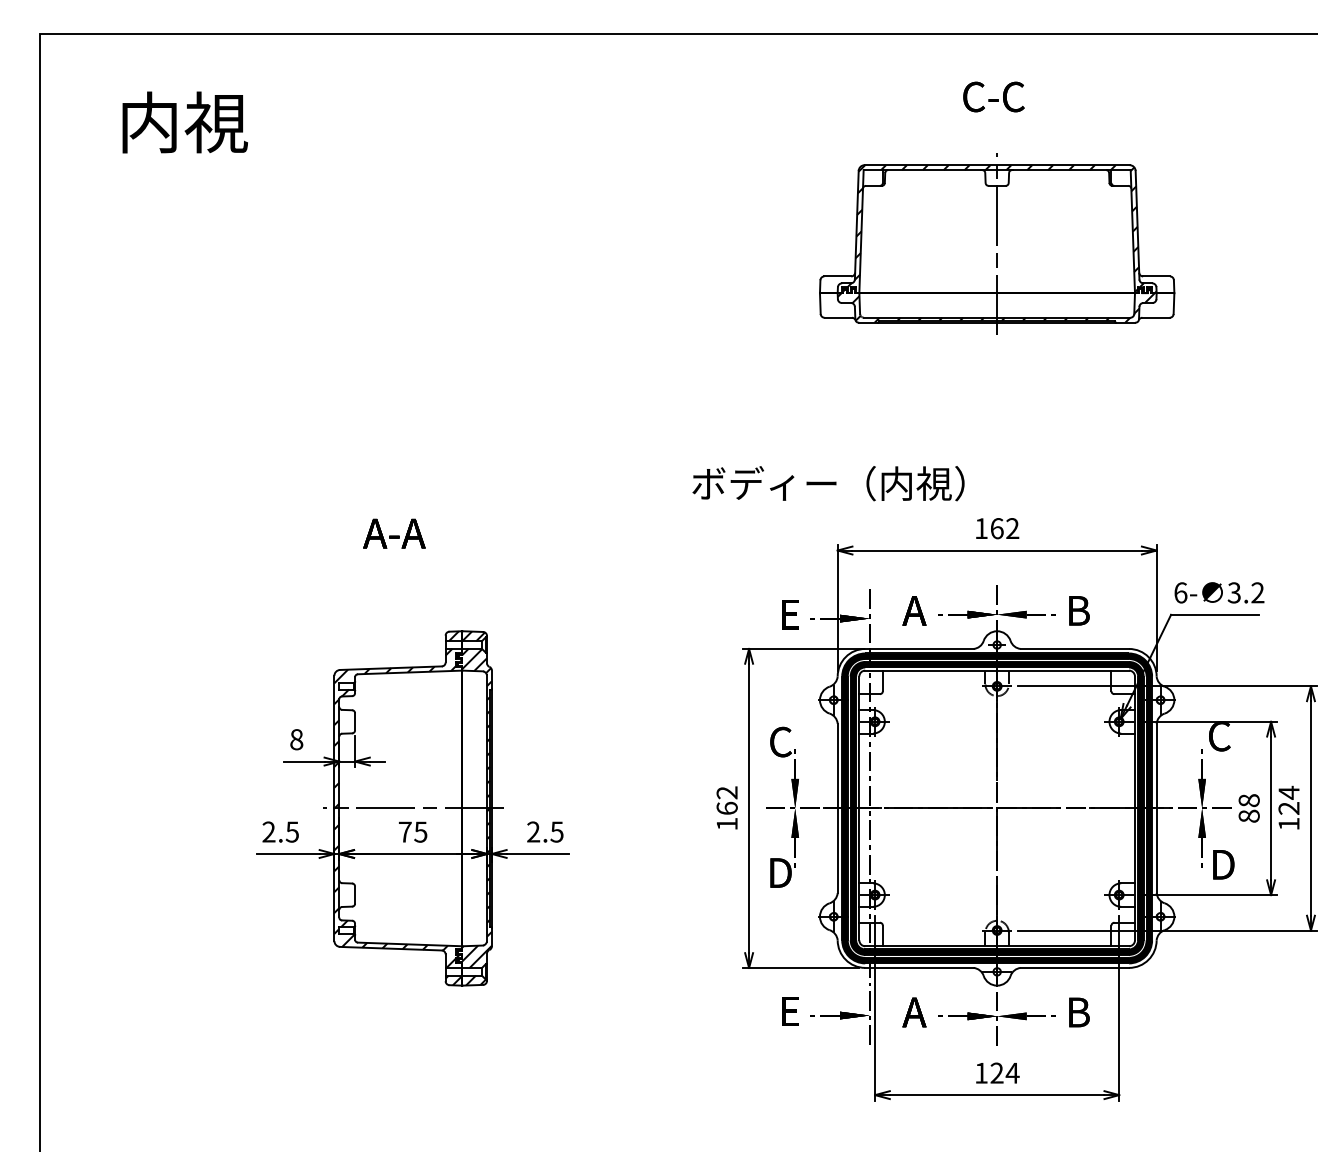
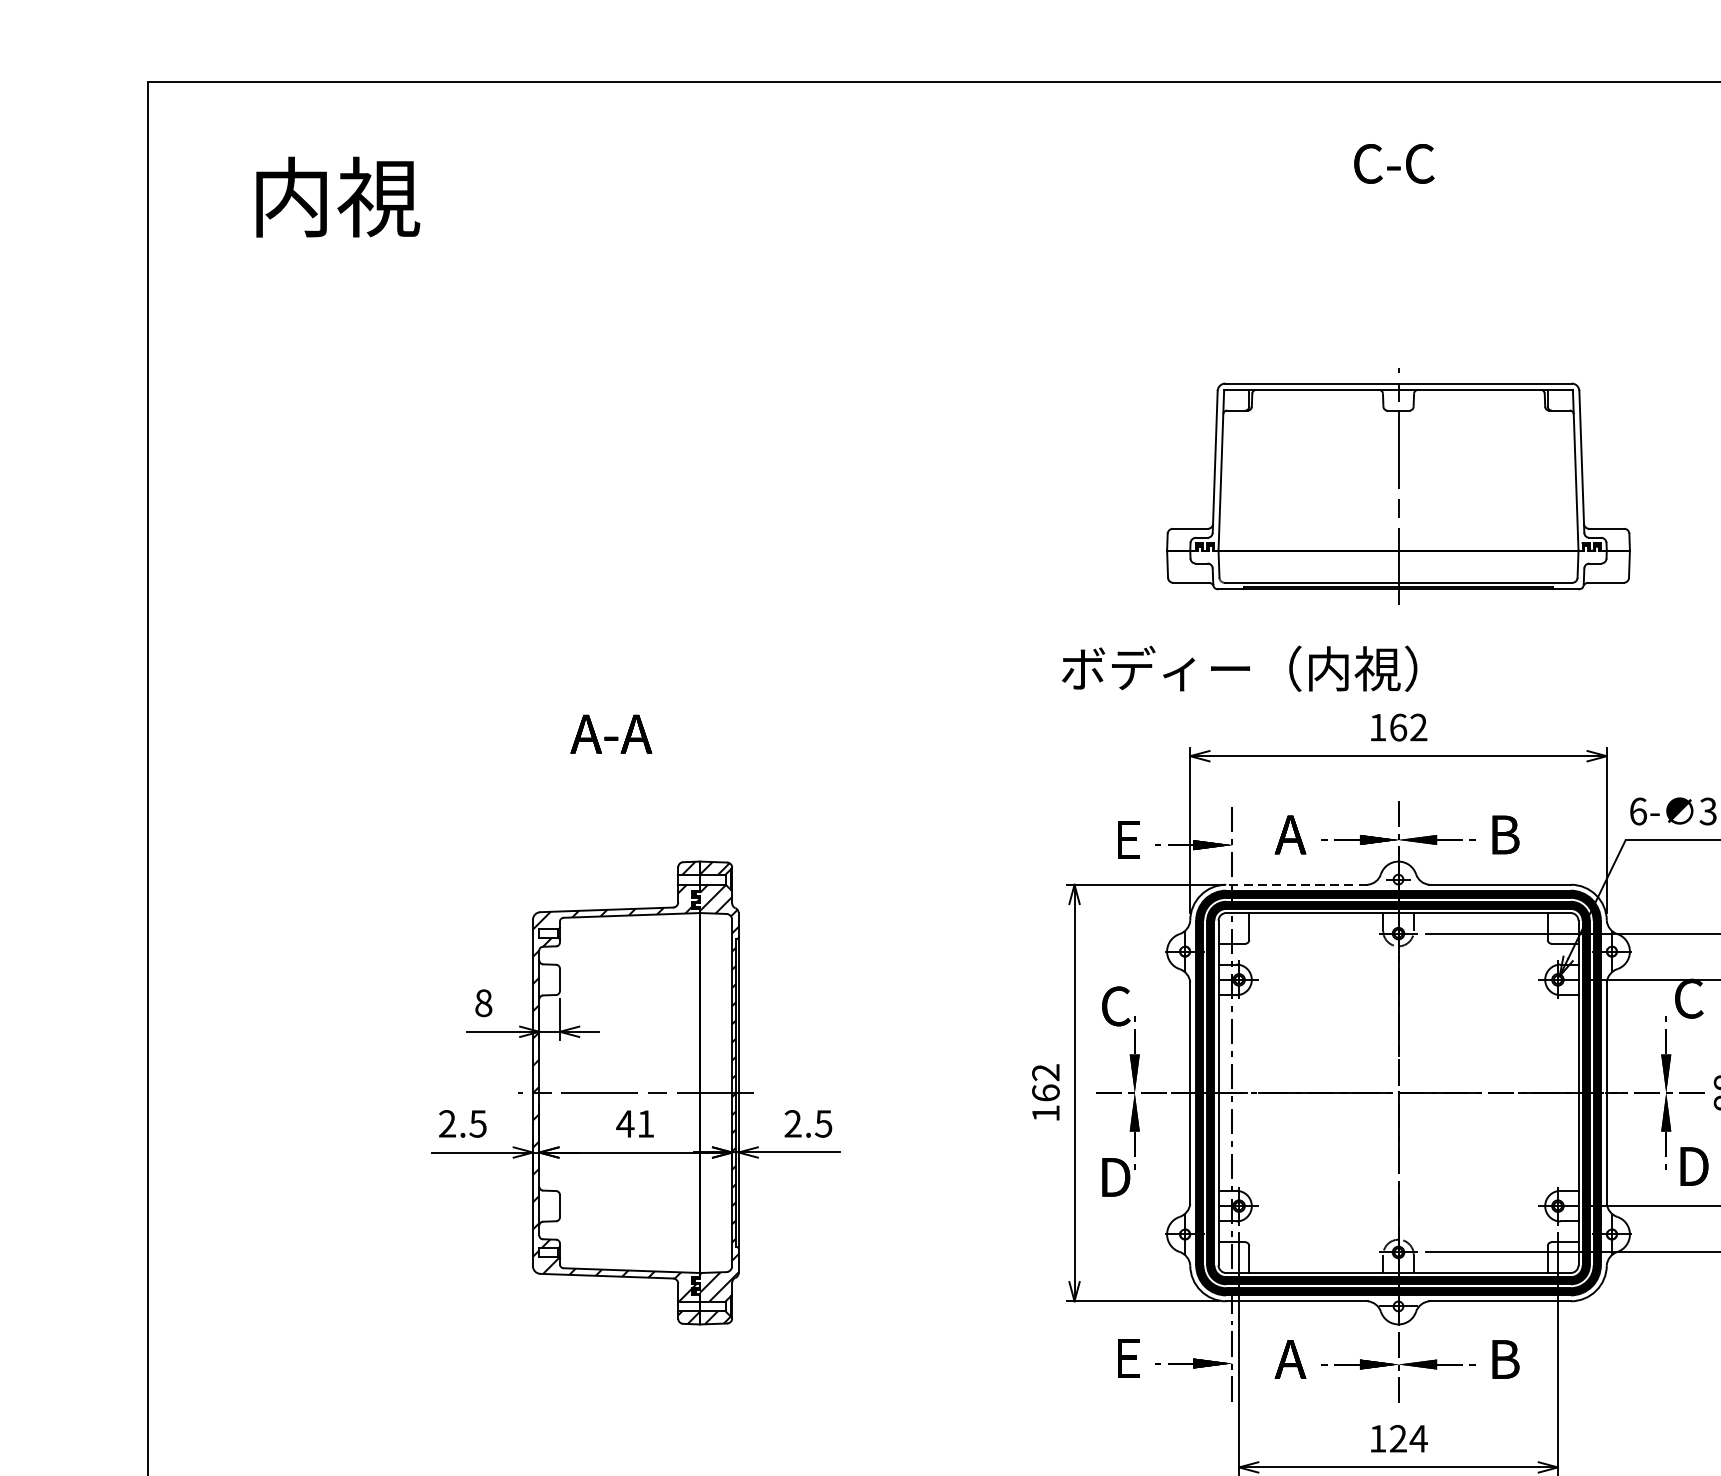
part: (997, 243) -> (1398, 485), moved
text: (828, 483) -> (1239, 668), moved
line: (918, 648) -> (1295, 884), solid -> dashed
text: (412, 831) -> (634, 1123), 75 -> 41

